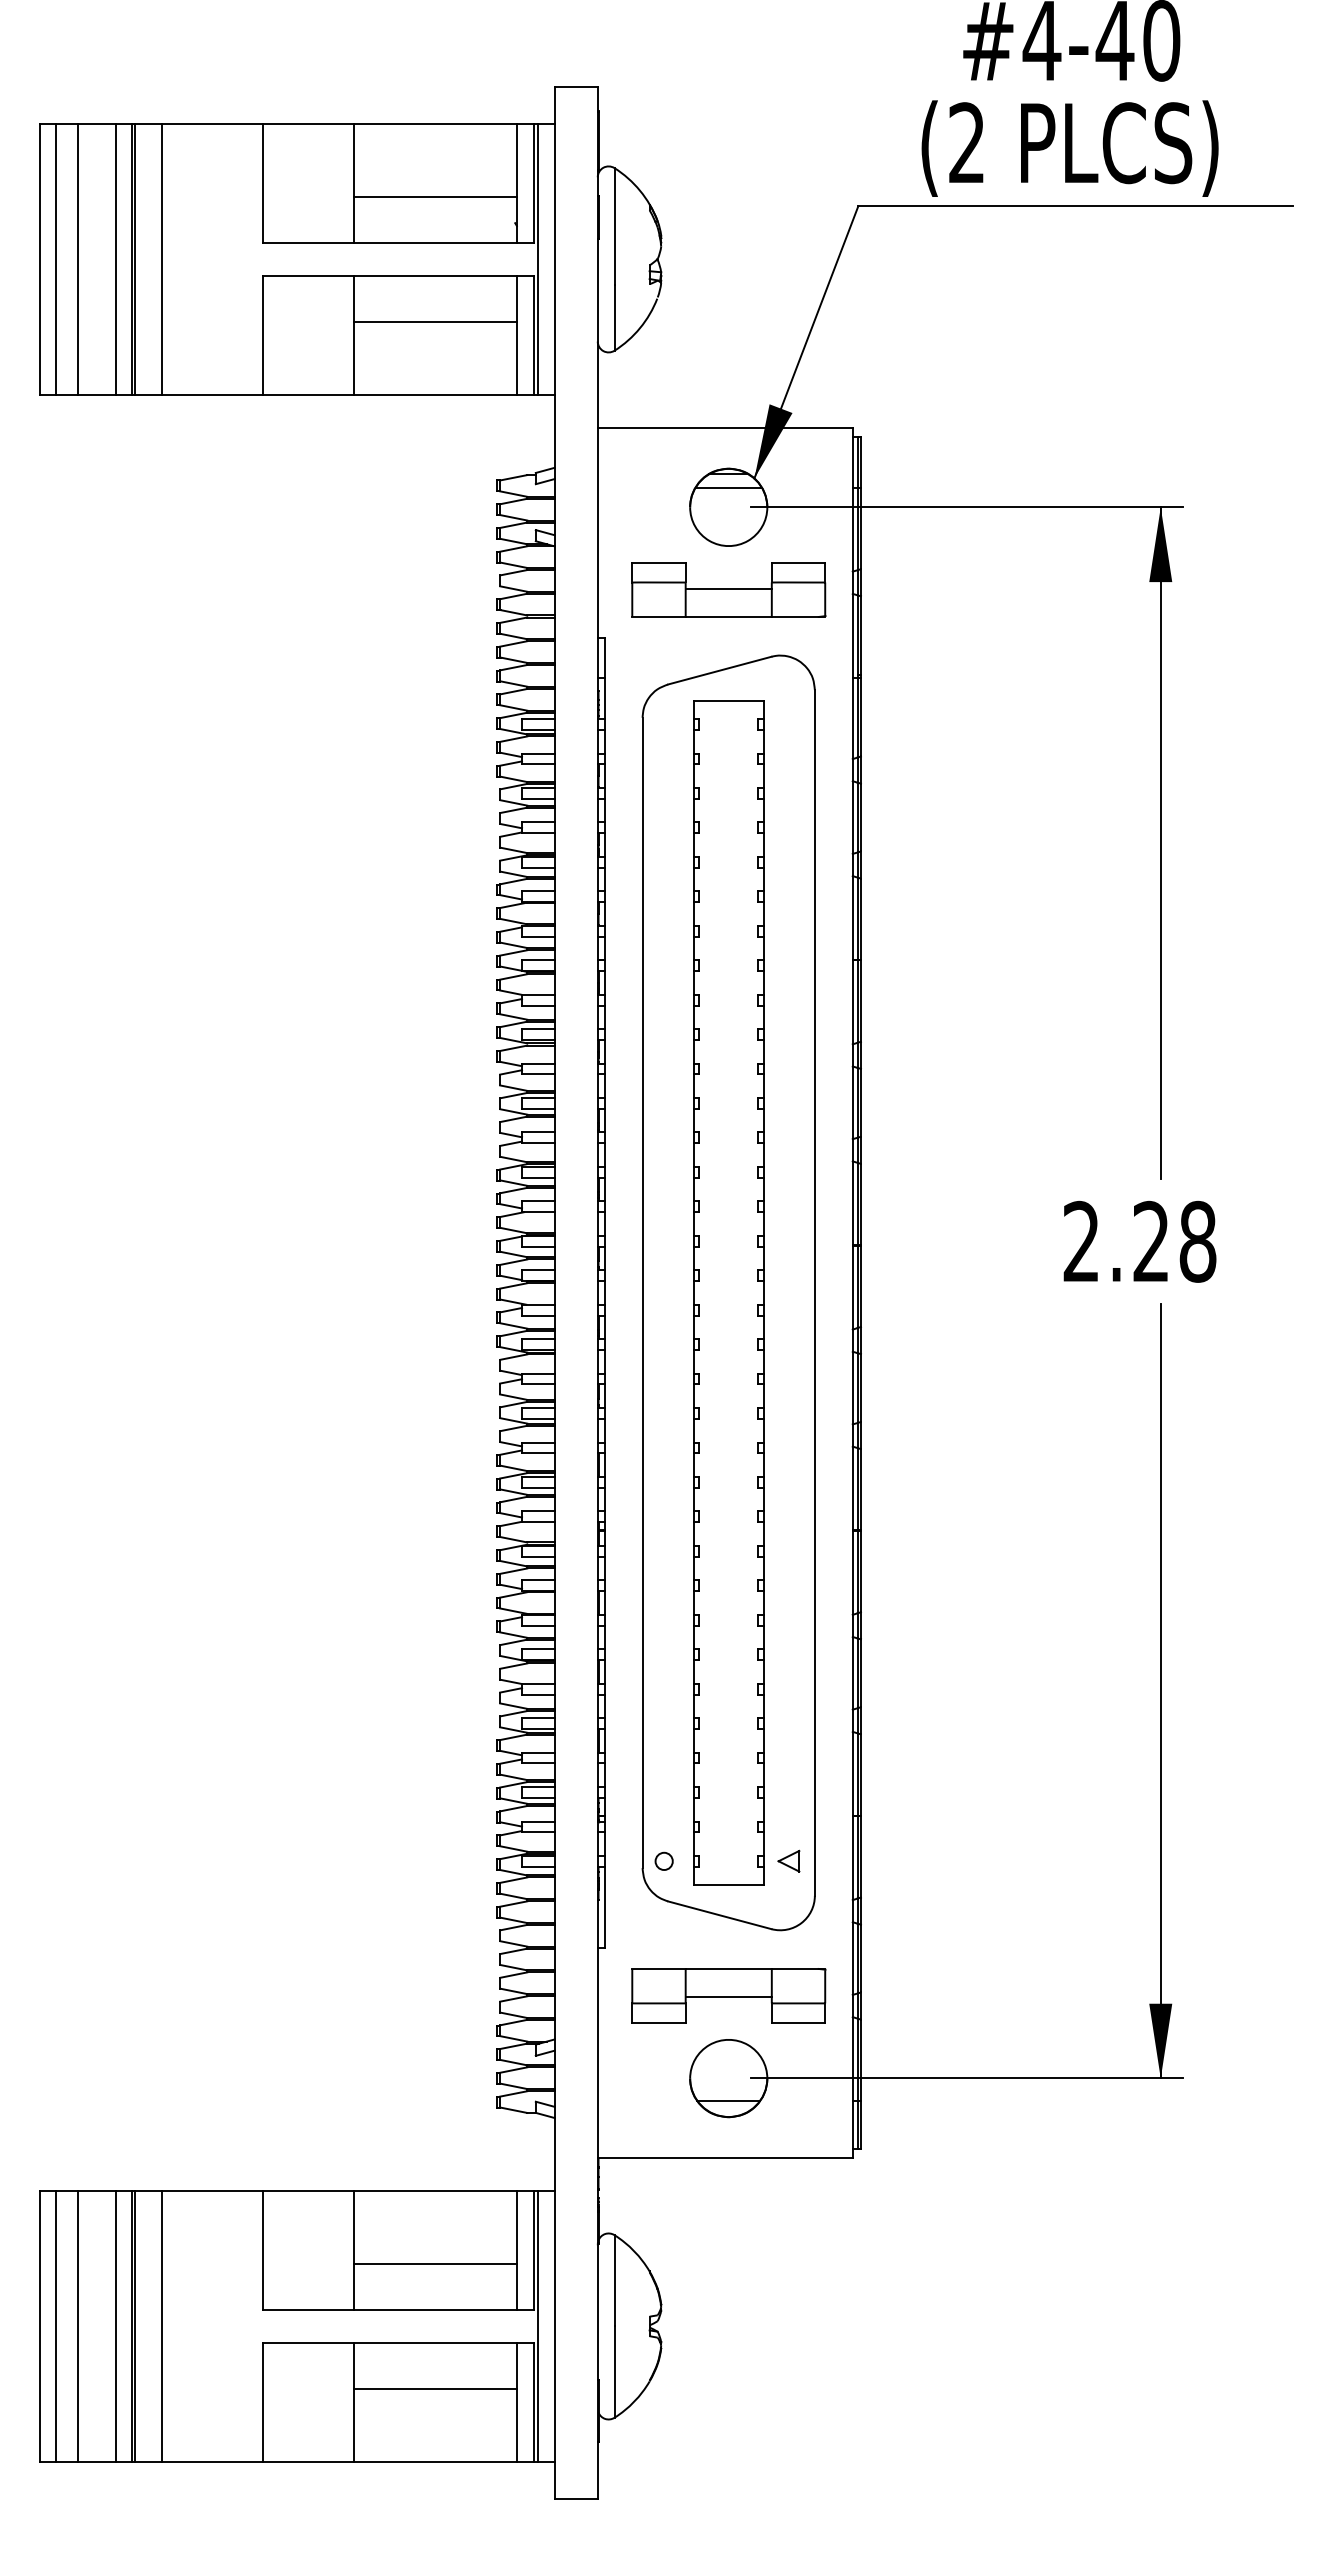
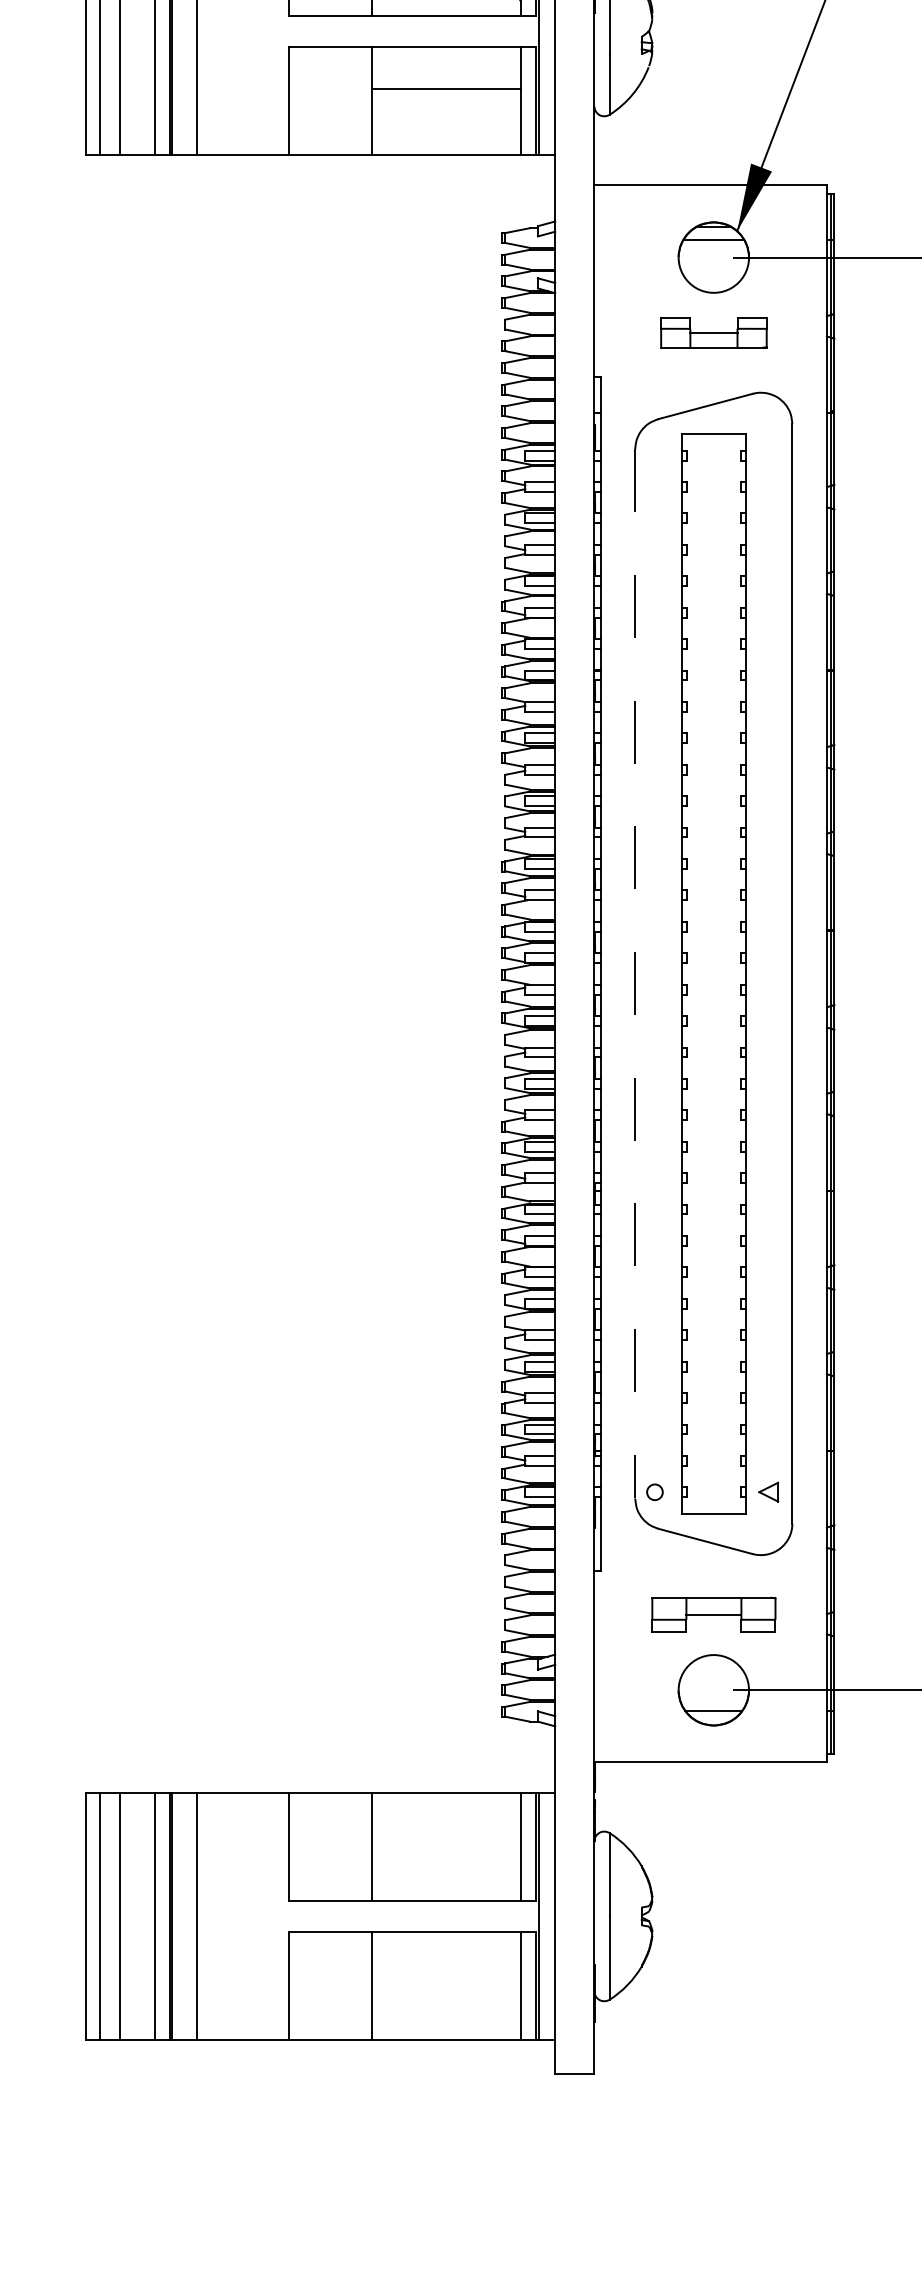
part: (728, 589) -> (713, 332), size x0.6
line: (642, 1293) -> (635, 974), solid -> dashed
part: (728, 1995) -> (713, 1614), size x0.7
line: (435, 2263) -> (446, 1858), removed
line: (435, 2389) -> (446, 1973), removed

